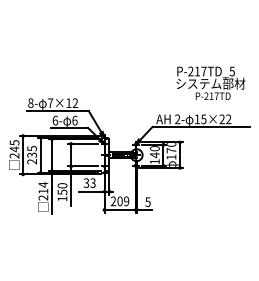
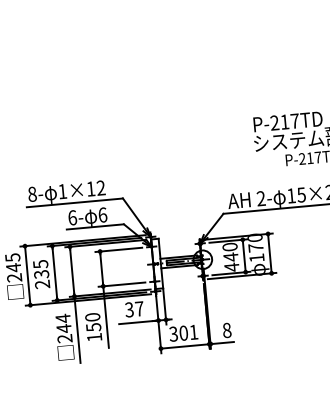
text: (50, 102) -> (62, 190), 7×12 -> 1×12
text: (154, 161) -> (231, 266), 140 -> 440
text: (92, 182) -> (138, 308), 33 -> 37
text: (43, 191) -> (64, 328), 214 -> 244
text: (120, 201) -> (184, 333), 209 -> 301
text: (147, 201) -> (226, 329), 5 -> 8

